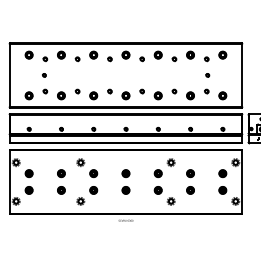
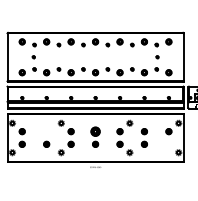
part: (61, 173) -> (46, 131), removed
part: (125, 173) -> (95, 131), size x1.6
part: (222, 190) -> (168, 144), removed

